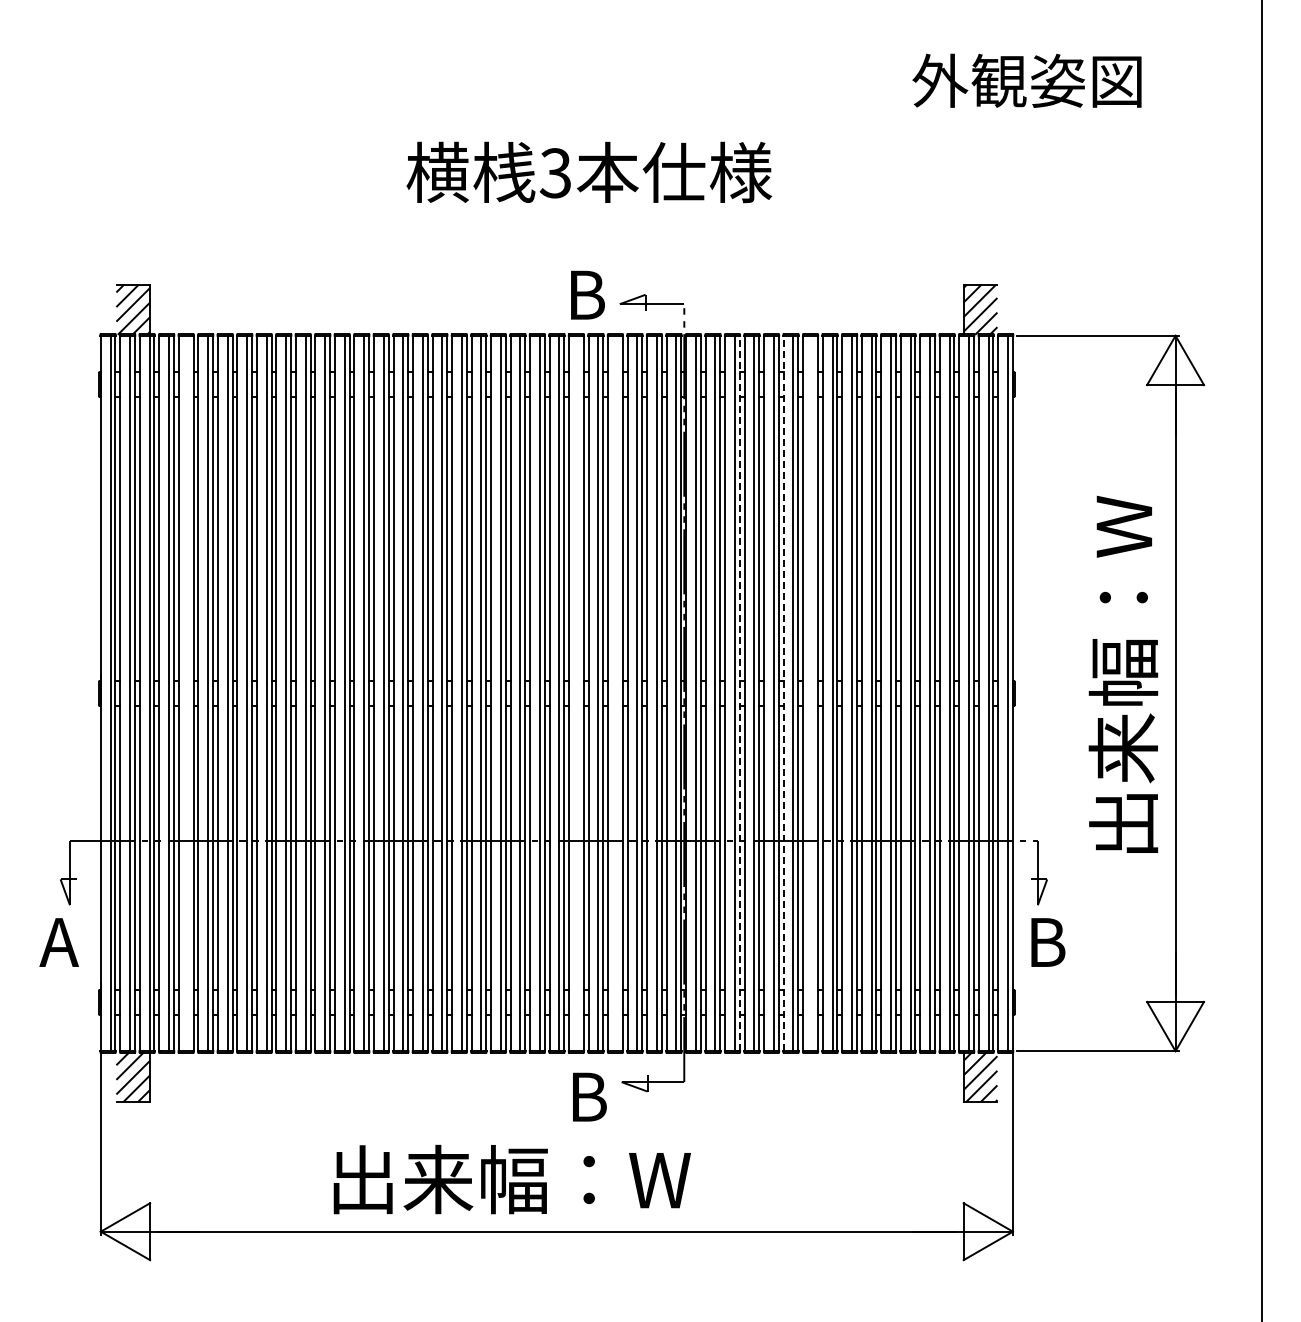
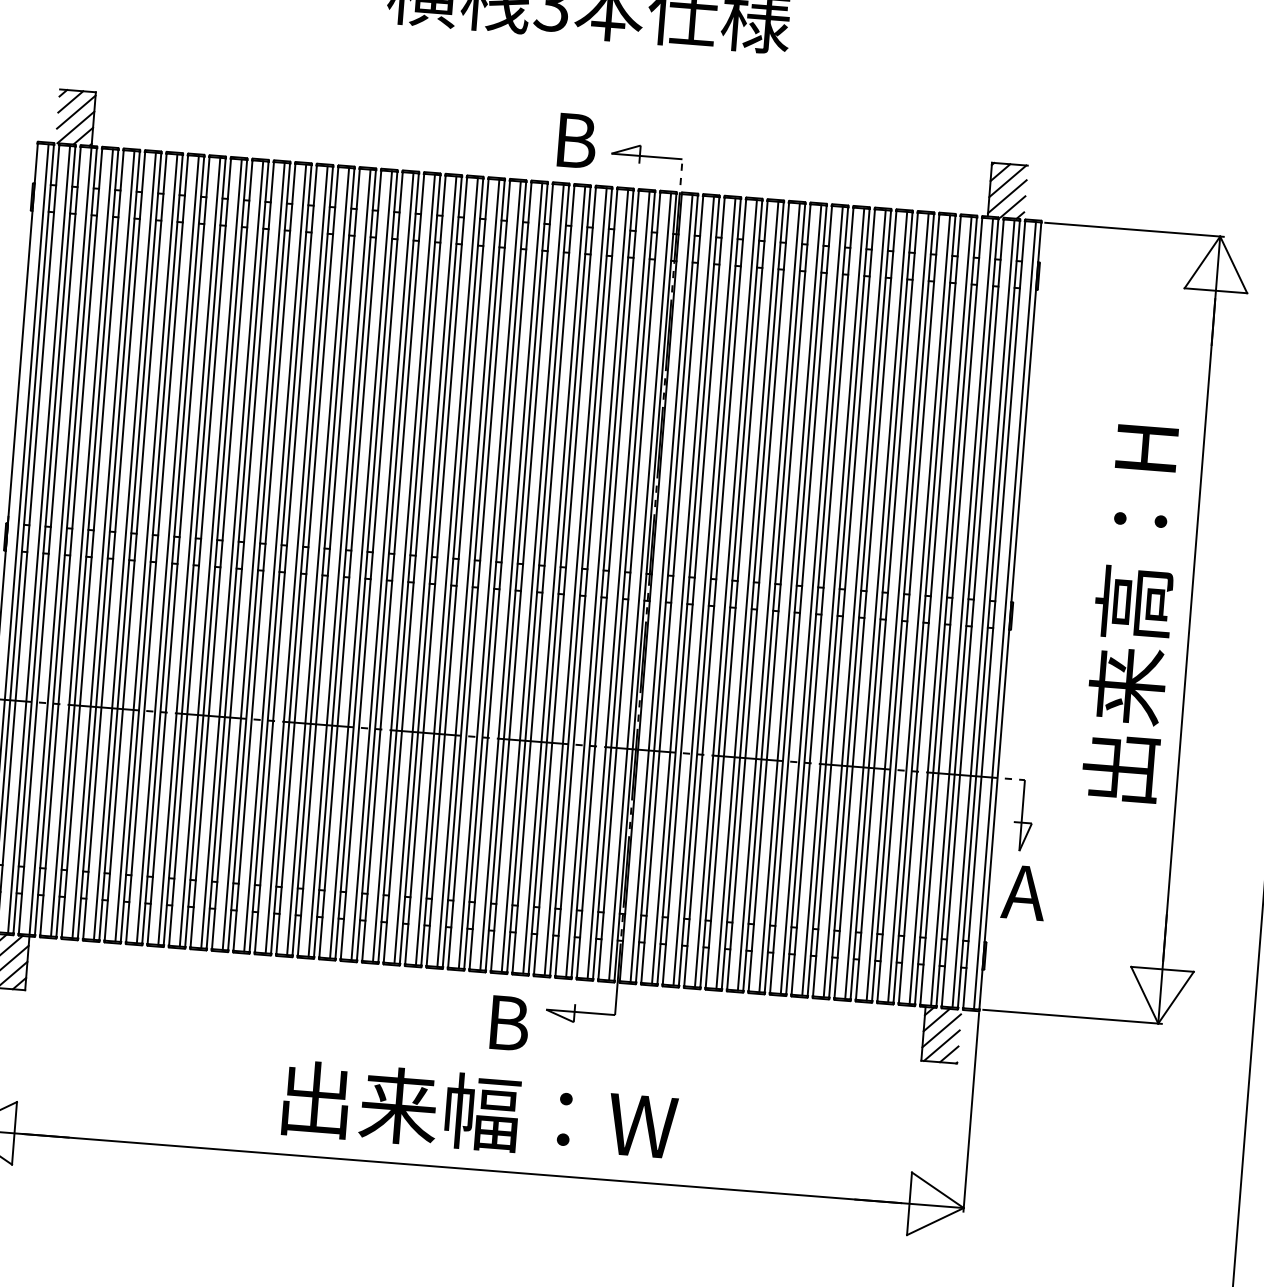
text: (1123, 600) -> (1139, 523), 出来幅：W -> 出来高：H
line: (188, 693) -> (103, 544), added
line: (578, 693) -> (532, 578), added
line: (617, 693) -> (575, 581), added
line: (739, 693) -> (709, 592), dashed -> solid
line: (783, 693) -> (757, 596), dashed -> solid
line: (812, 693) -> (789, 598), added
text: (1045, 942) -> (1024, 892), B -> A
text: (511, 1179) -> (479, 1112), moved

